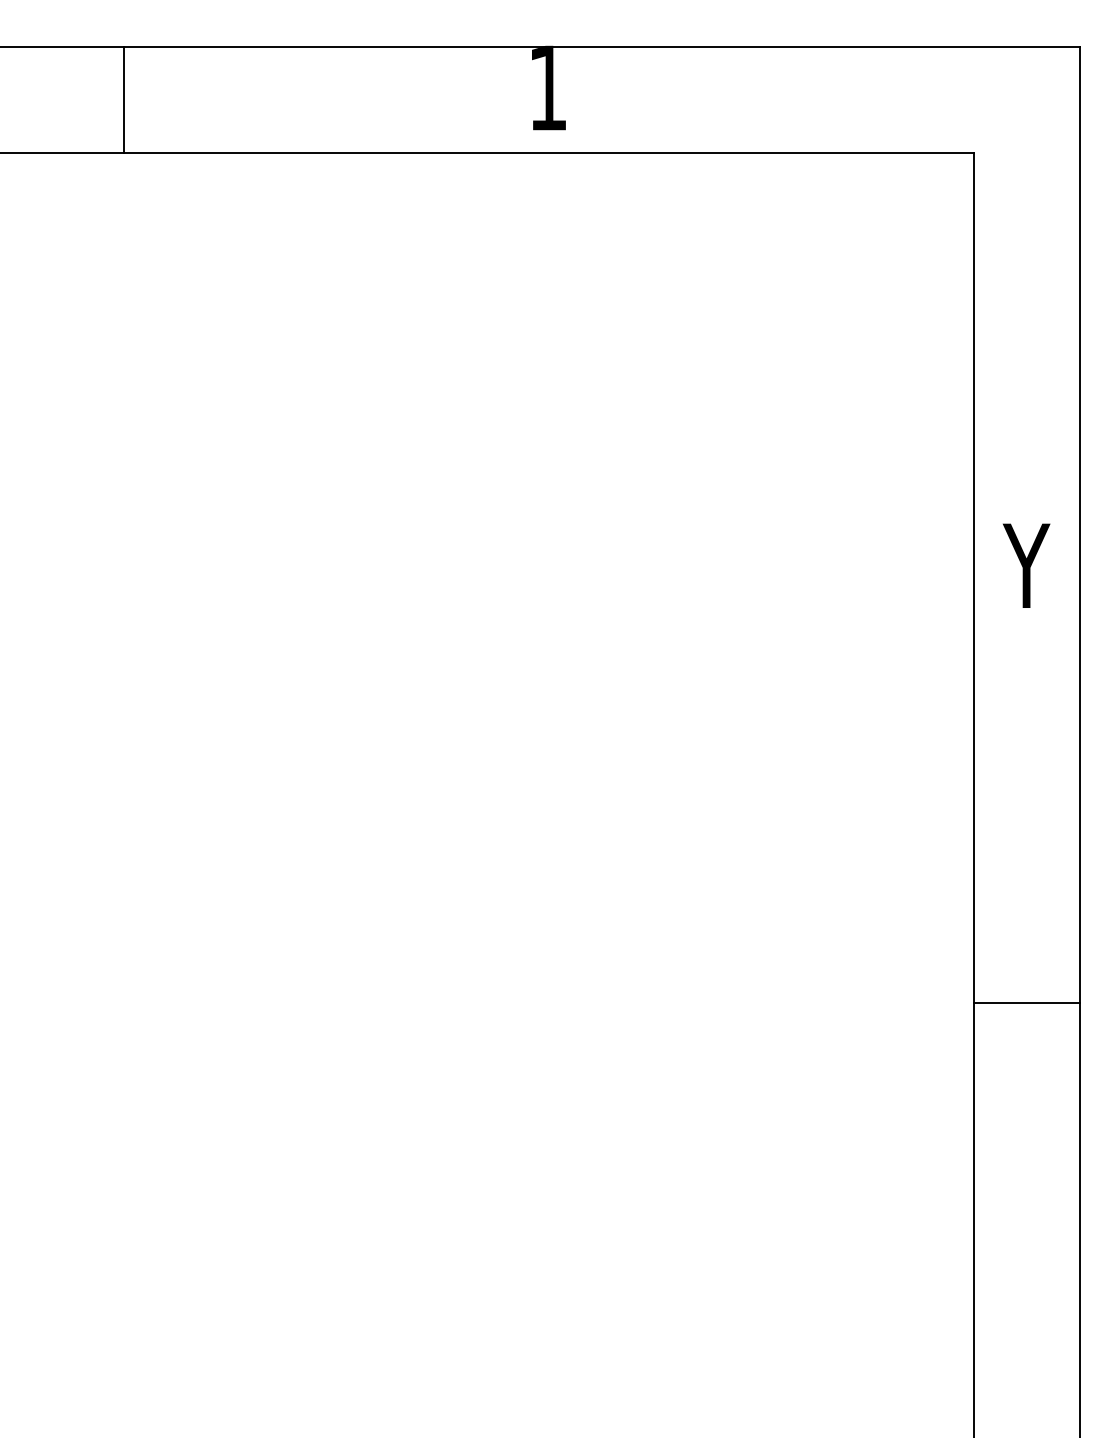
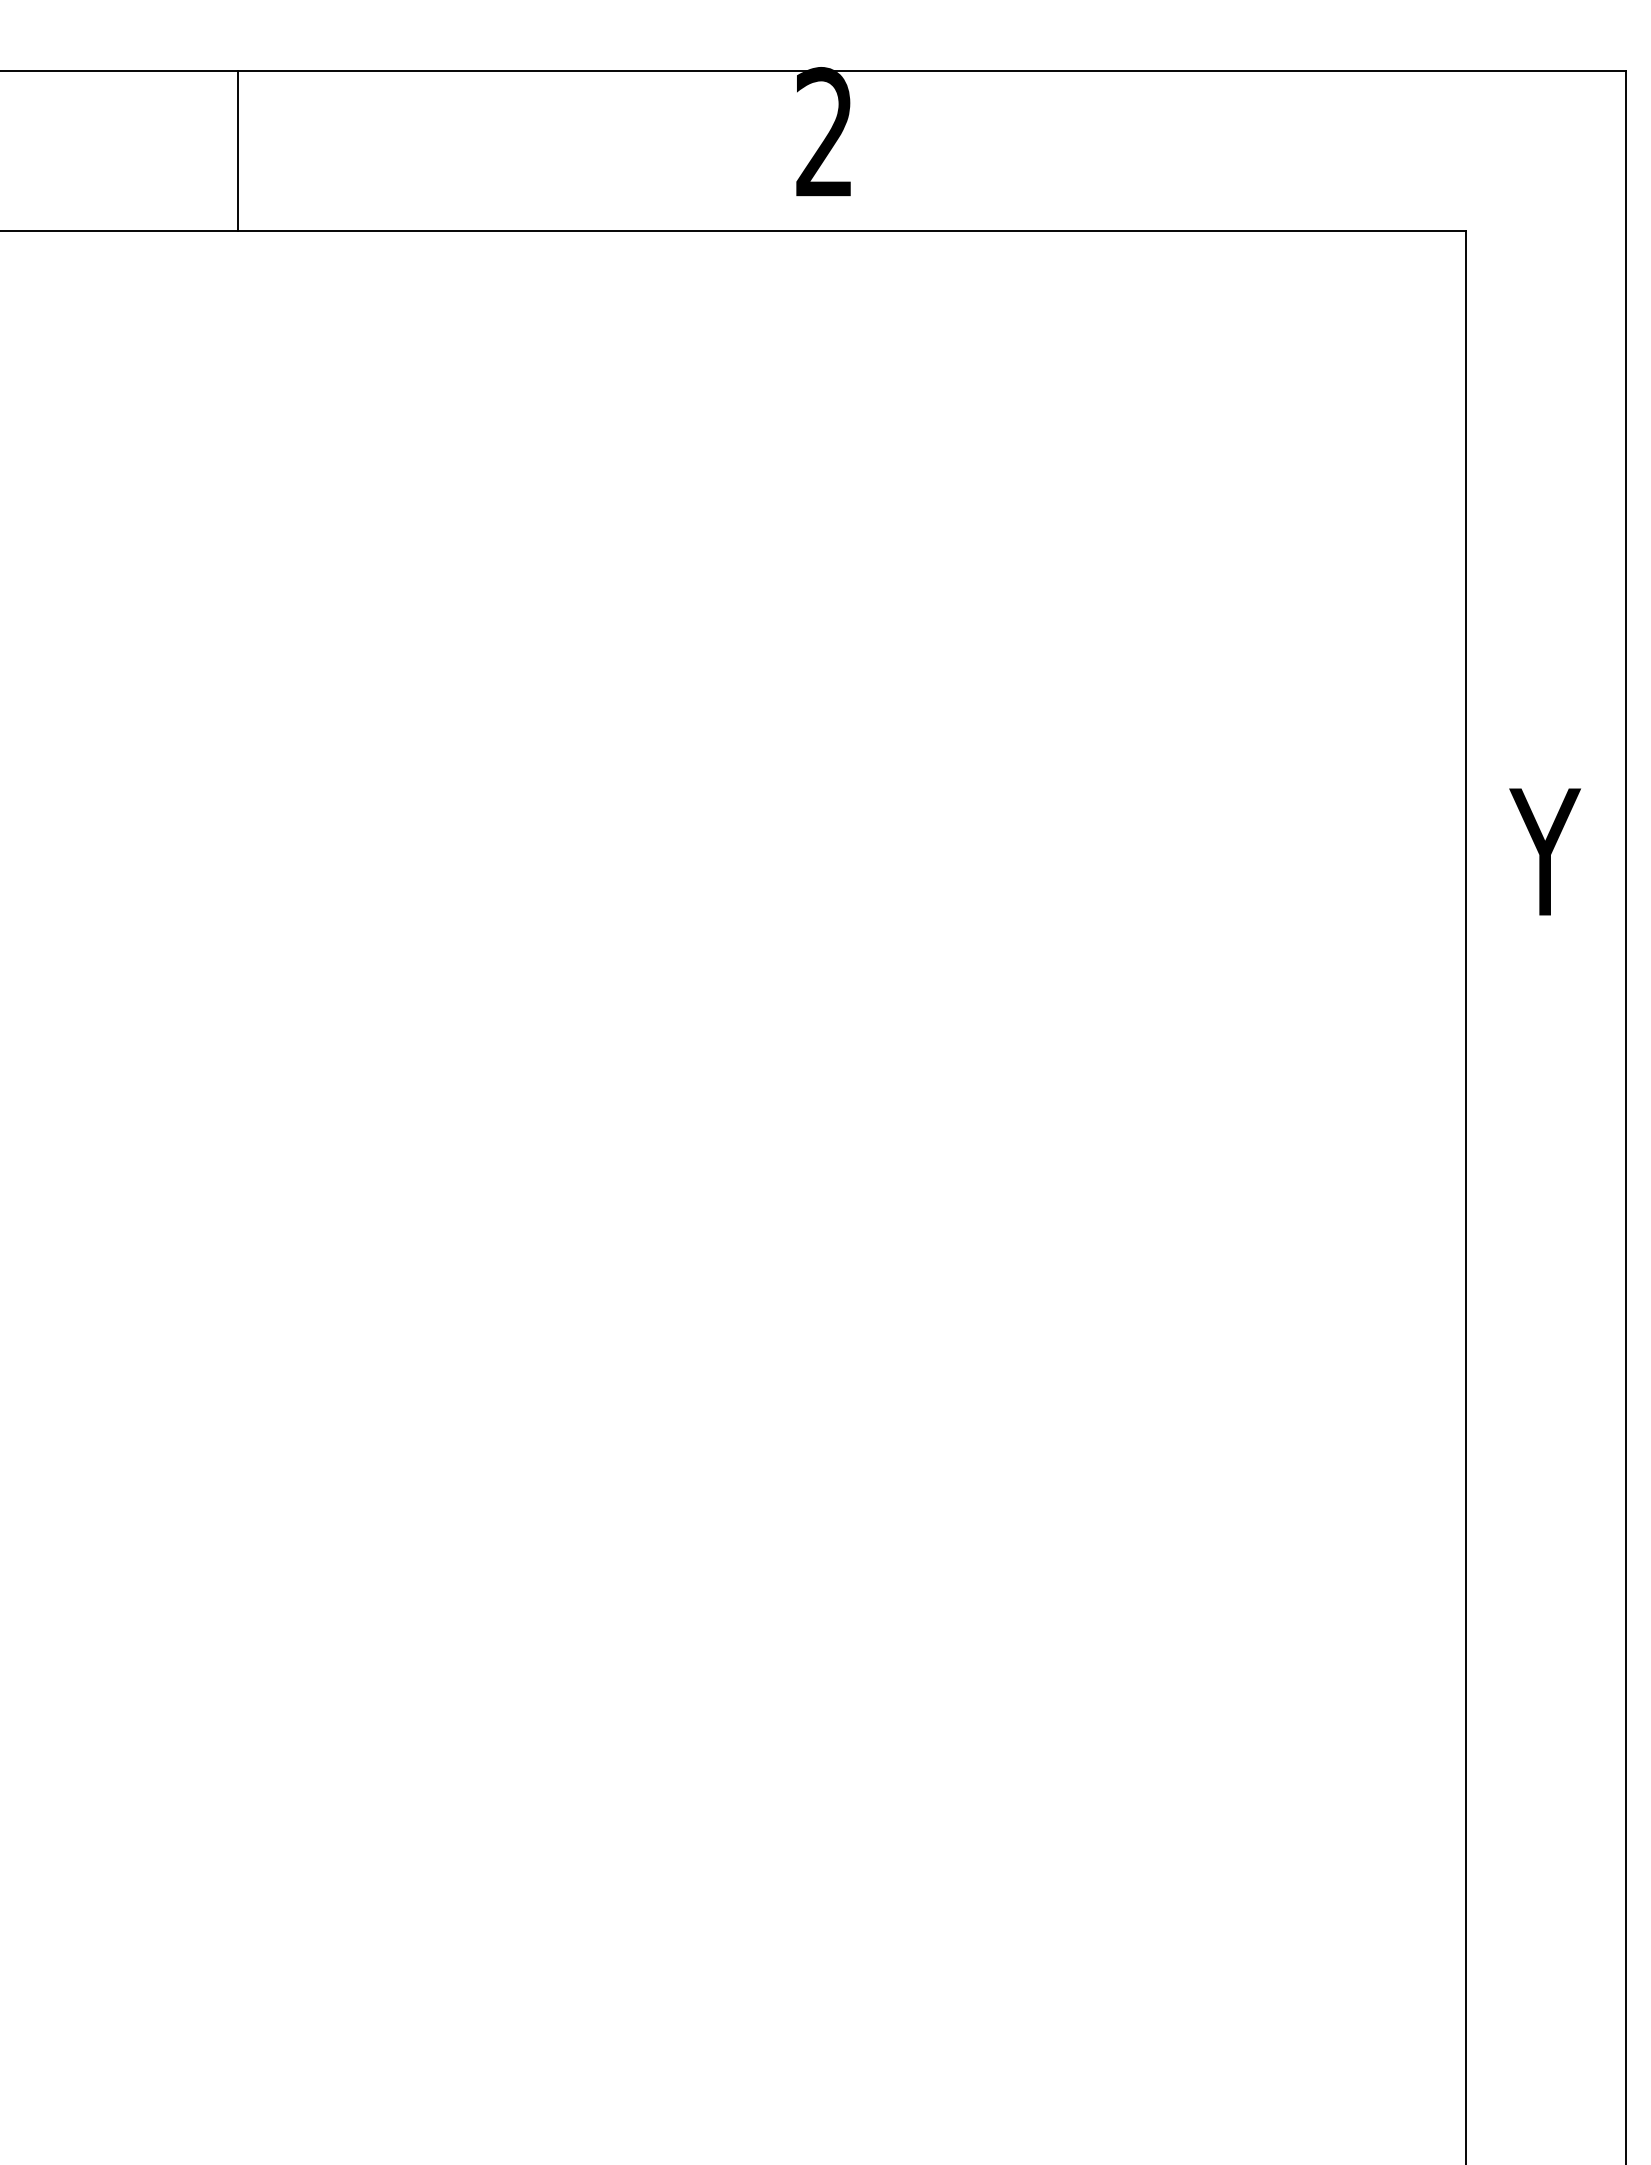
text: (547, 87) -> (823, 131), 1 -> 2
line: (124, 100) -> (238, 151), moved
line: (1026, 1002) -> (1545, 1509), removed

